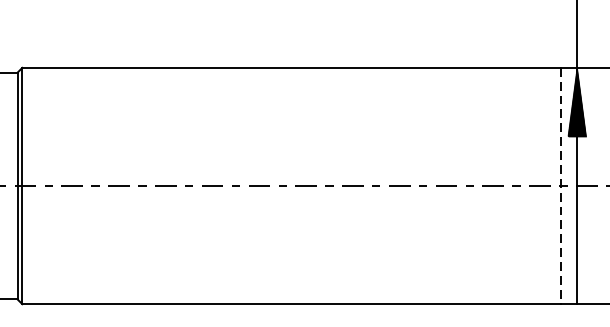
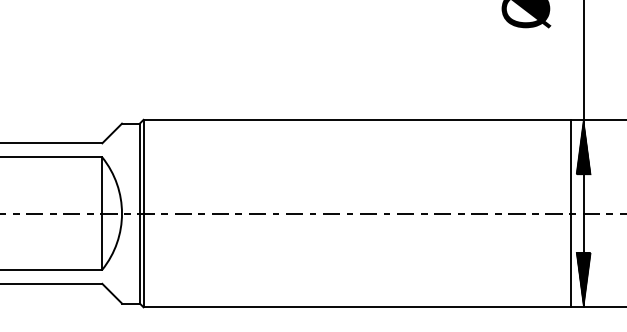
line: (560, 185) -> (570, 213), dashed -> solid
hatch: (577, 269) -> (583, 279), added

